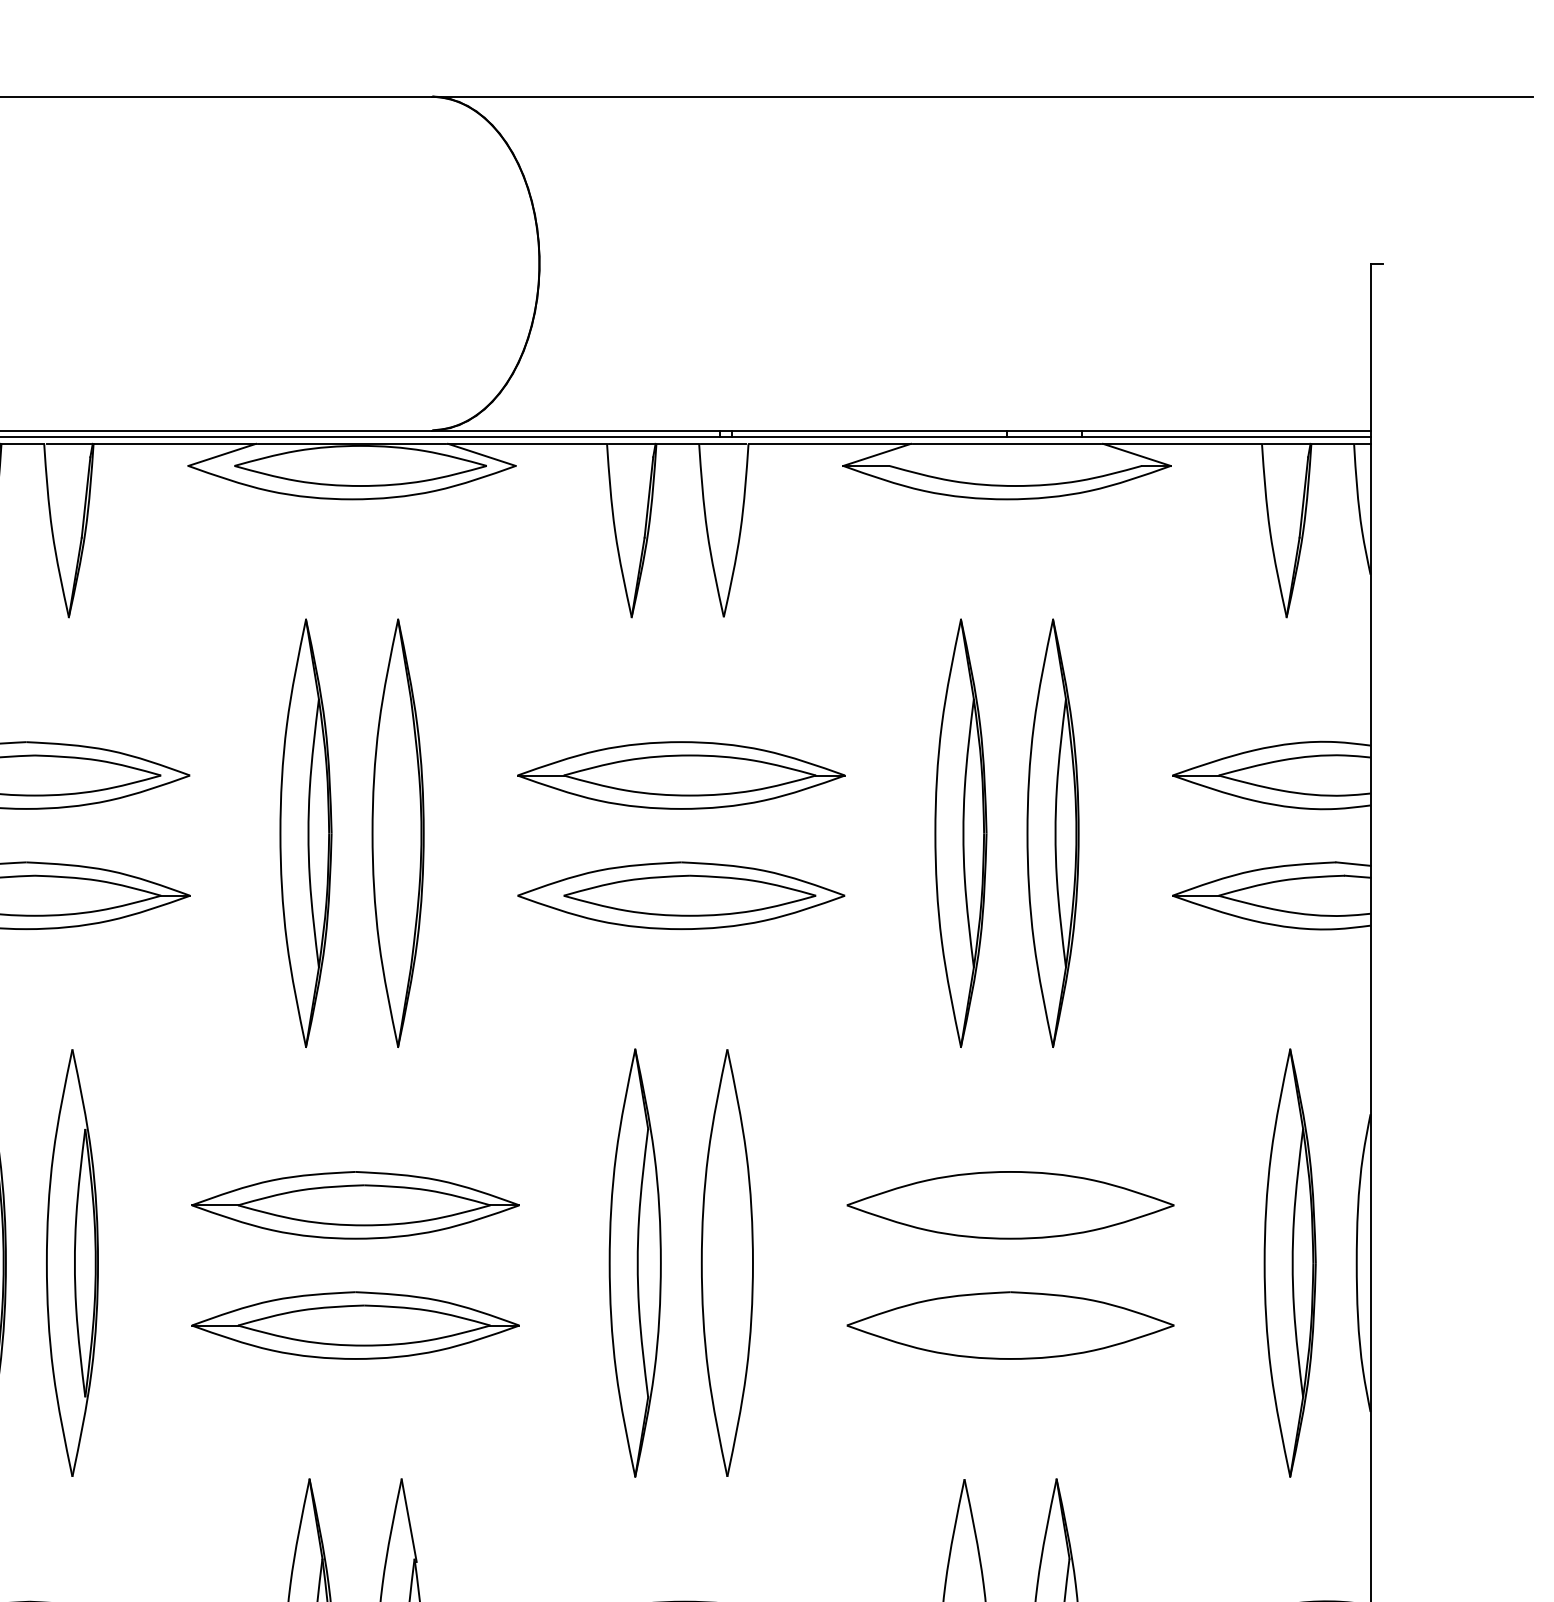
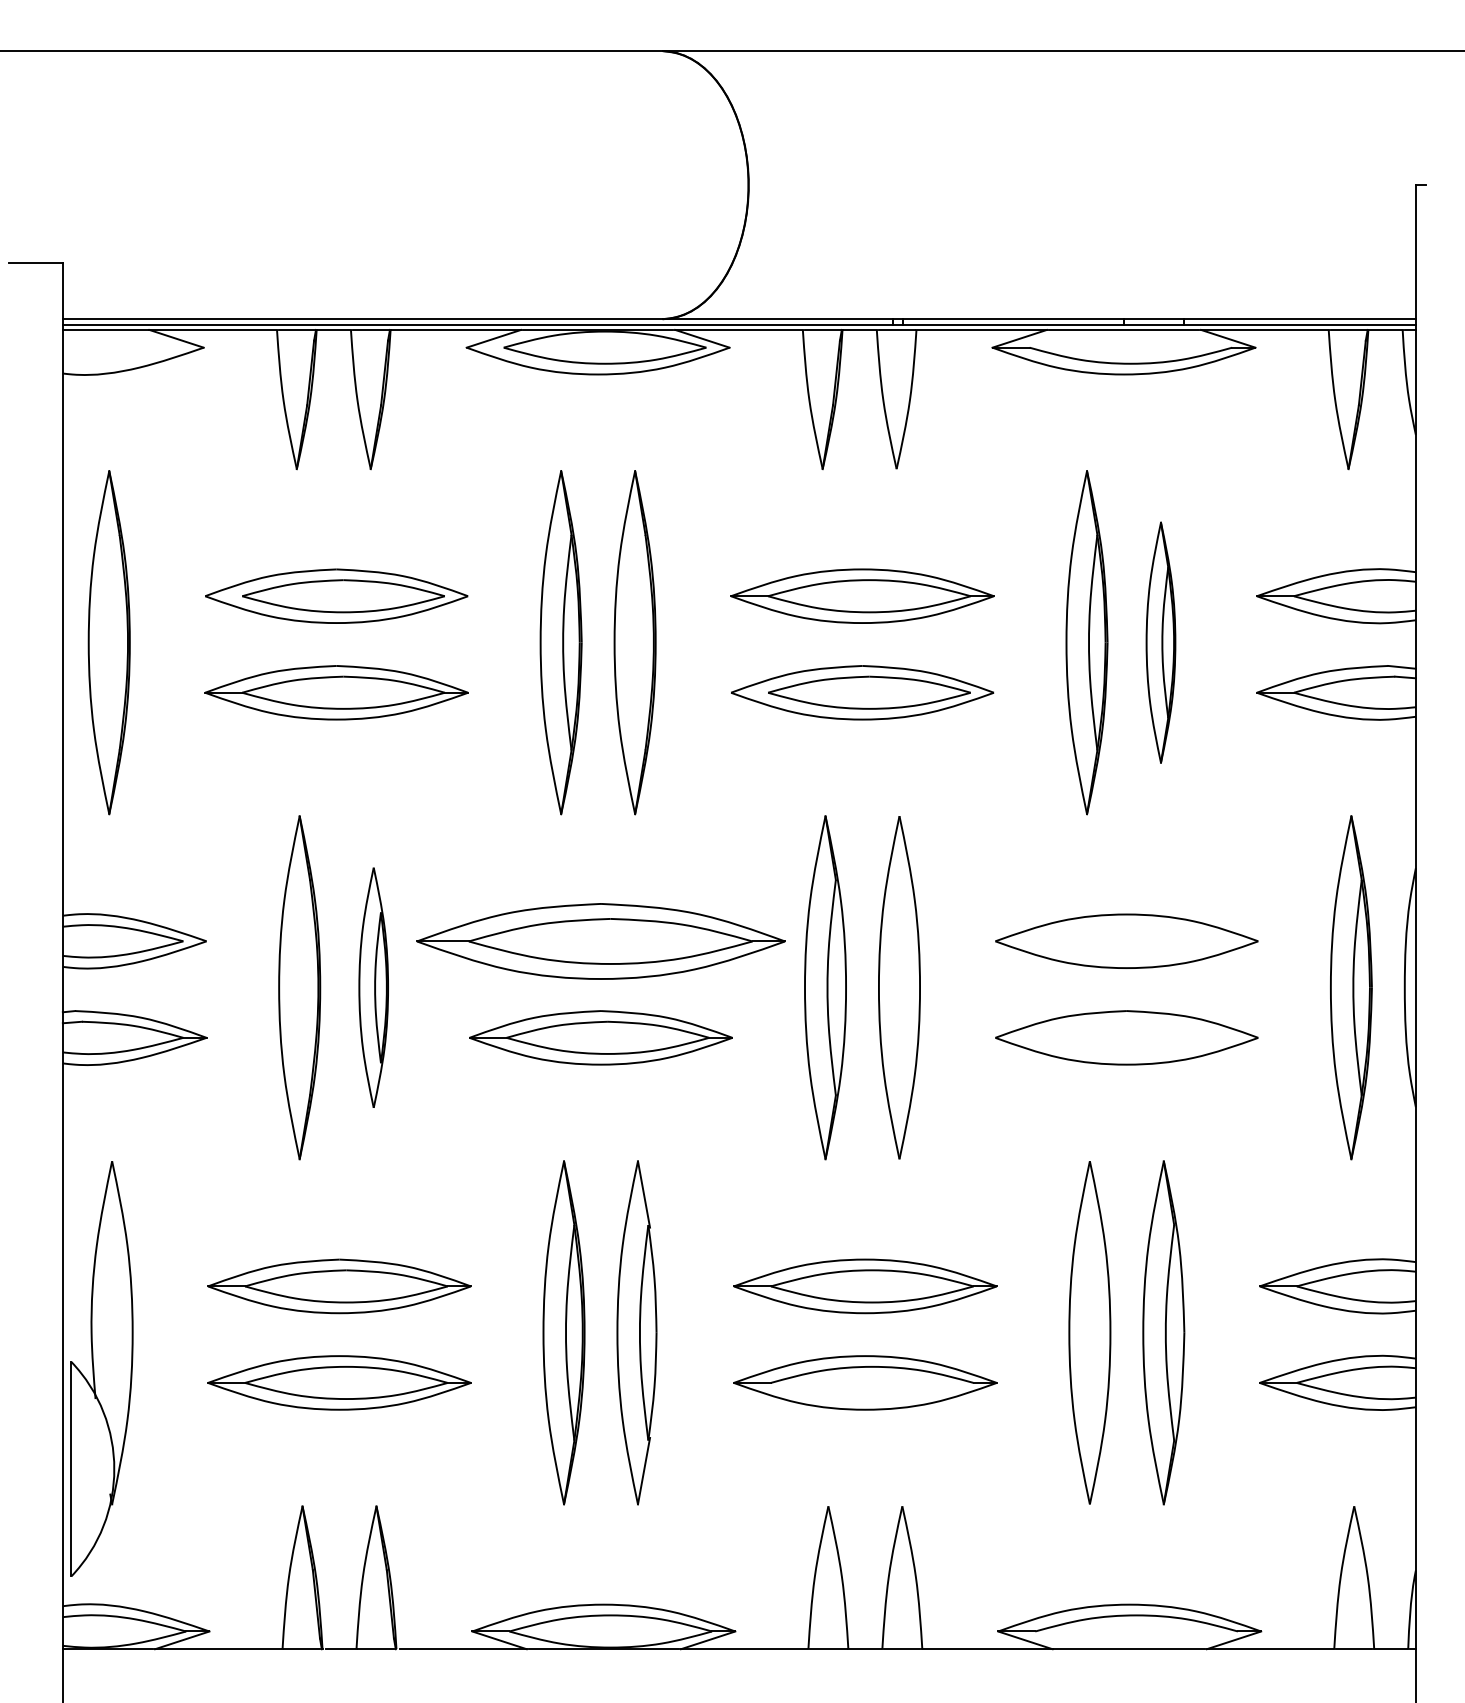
part: (1052, 833) -> (1160, 642), size x0.7
part: (354, 1204) -> (600, 940), size x1.4
part: (72, 1262) -> (373, 987), size x0.7

